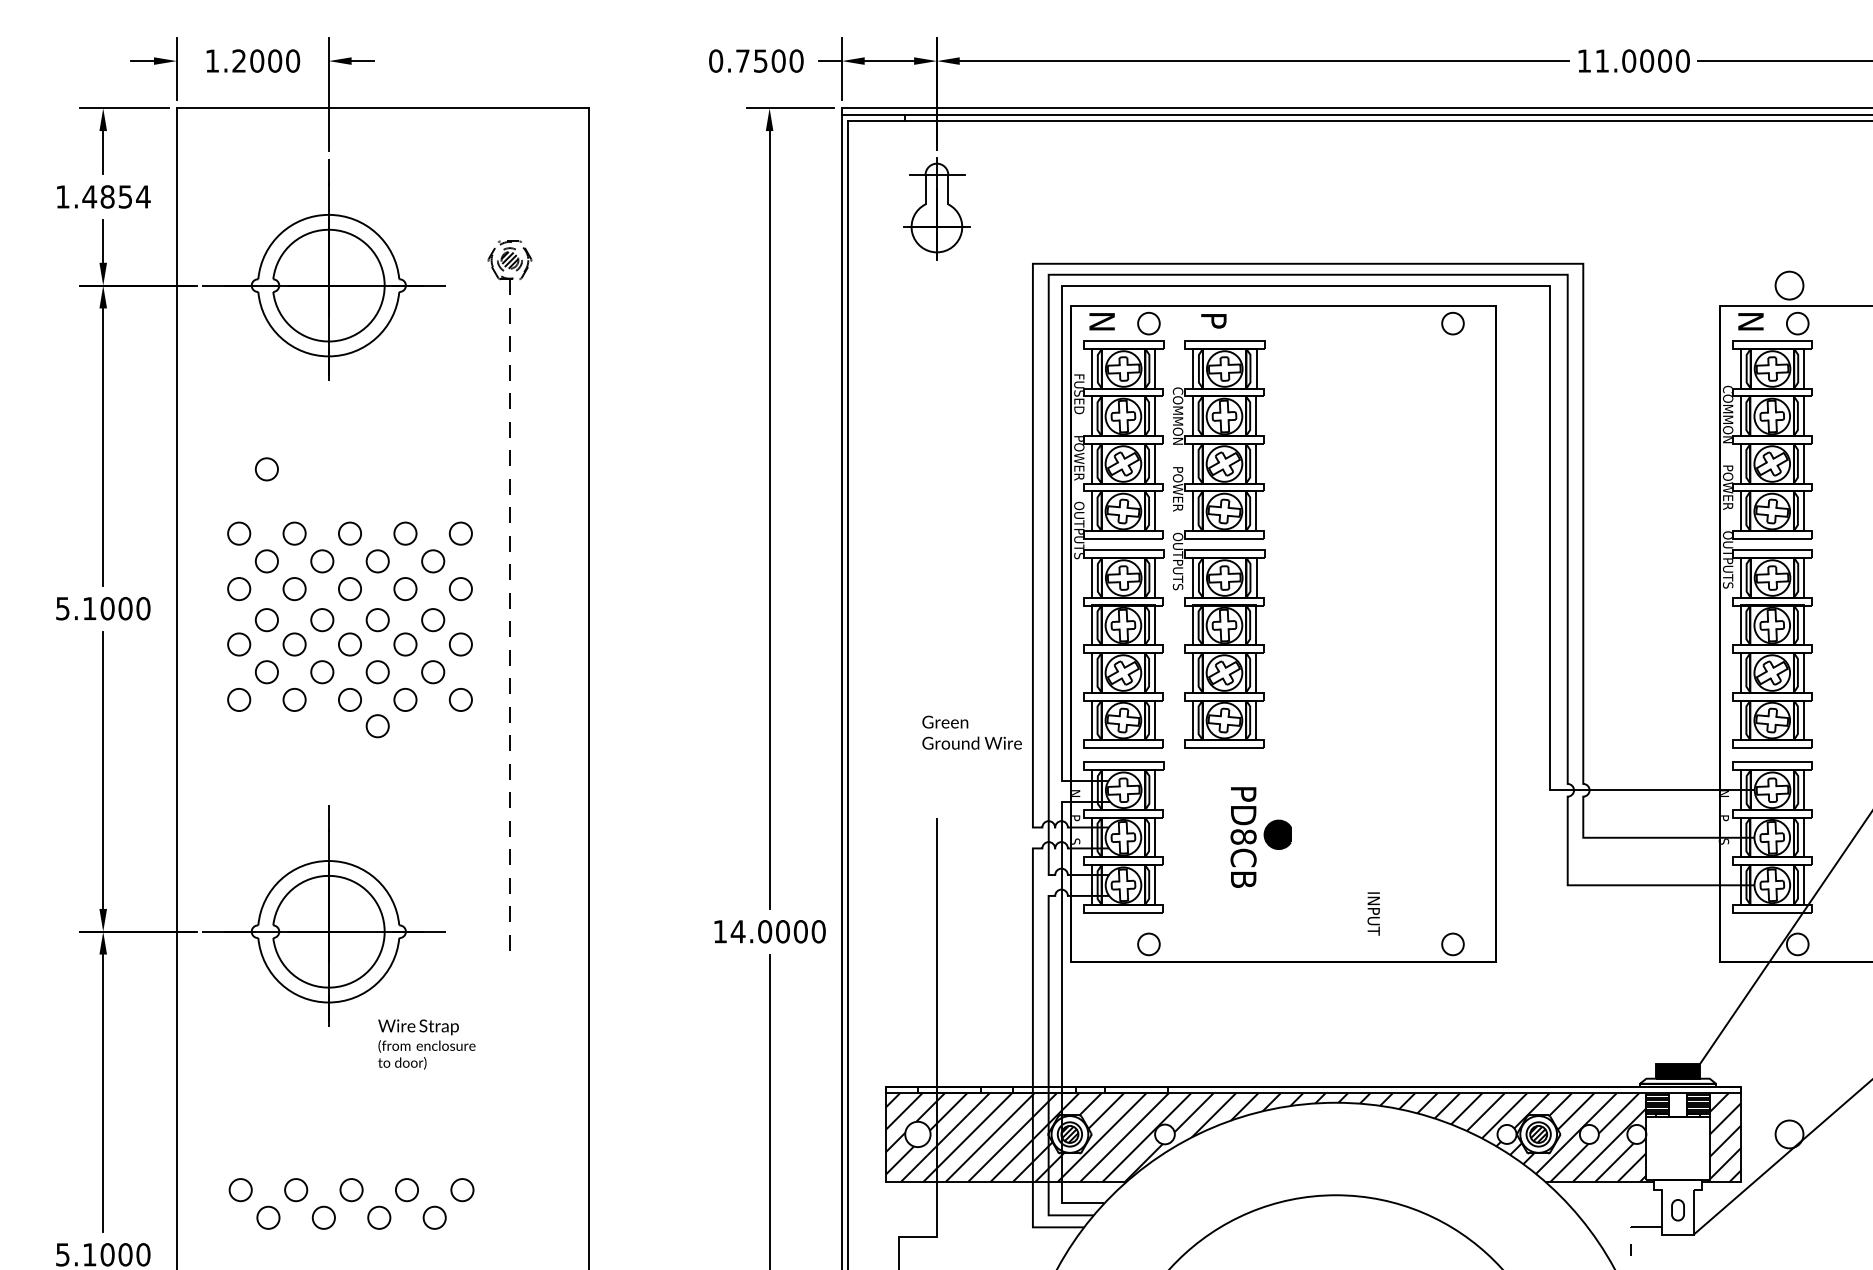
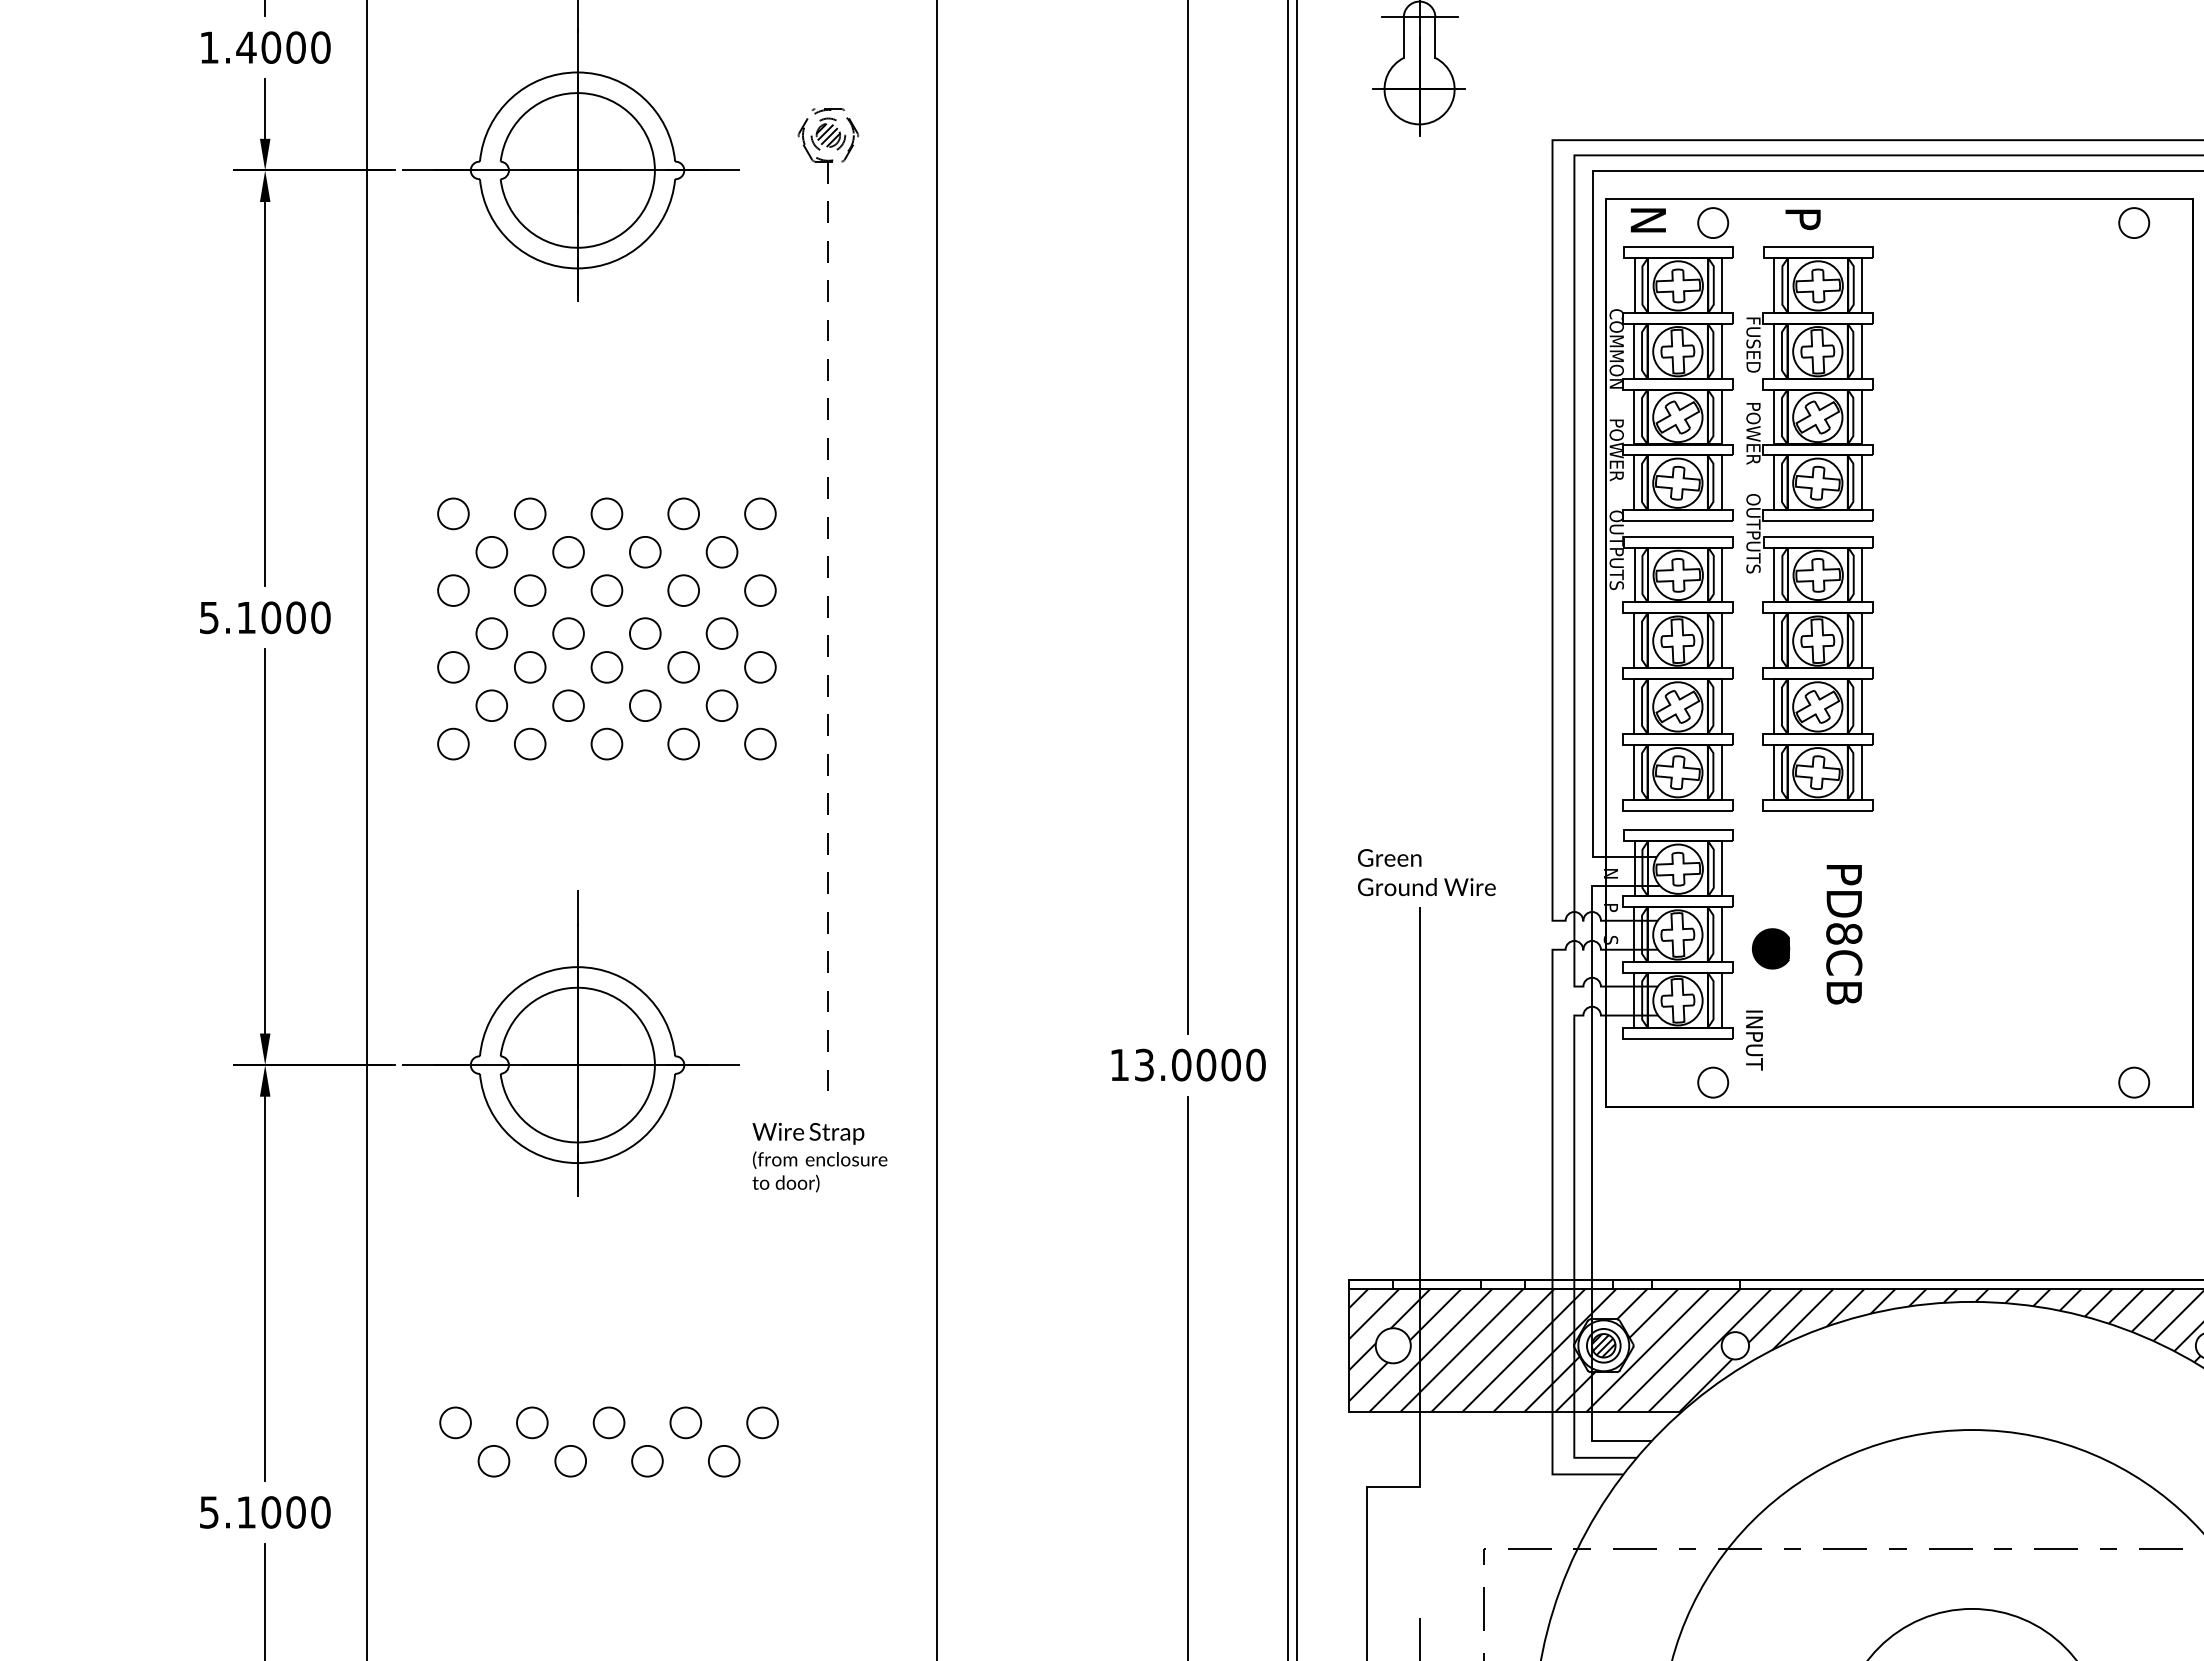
text: (125, 196) -> (296, 47), 1.4854 -> 1.4000
circle: (266, 469) -> (491, 425), removed
text: (1079, 481) -> (1617, 441), FUSED     POWER     OUTPUTS -> COMMON     POWER     OUTPUTS
text: (1177, 488) -> (1752, 451), COMMON     POWER     OUTPUTS -> FUSED     POWER     OUTPUTS
circle: (377, 726) -> (644, 780), removed
text: (971, 732) -> (1425, 872), moved
part: (1277, 834) -> (1770, 948), moved
text: (1373, 913) -> (1754, 1039), moved
text: (737, 931) -> (1143, 1064), 14.0000 -> 13.0000
text: (426, 1044) -> (819, 1157), moved

